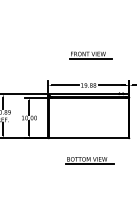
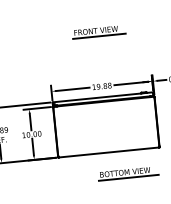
part: (90, 55) -> (98, 32), moved
part: (89, 160) -> (128, 173), moved

